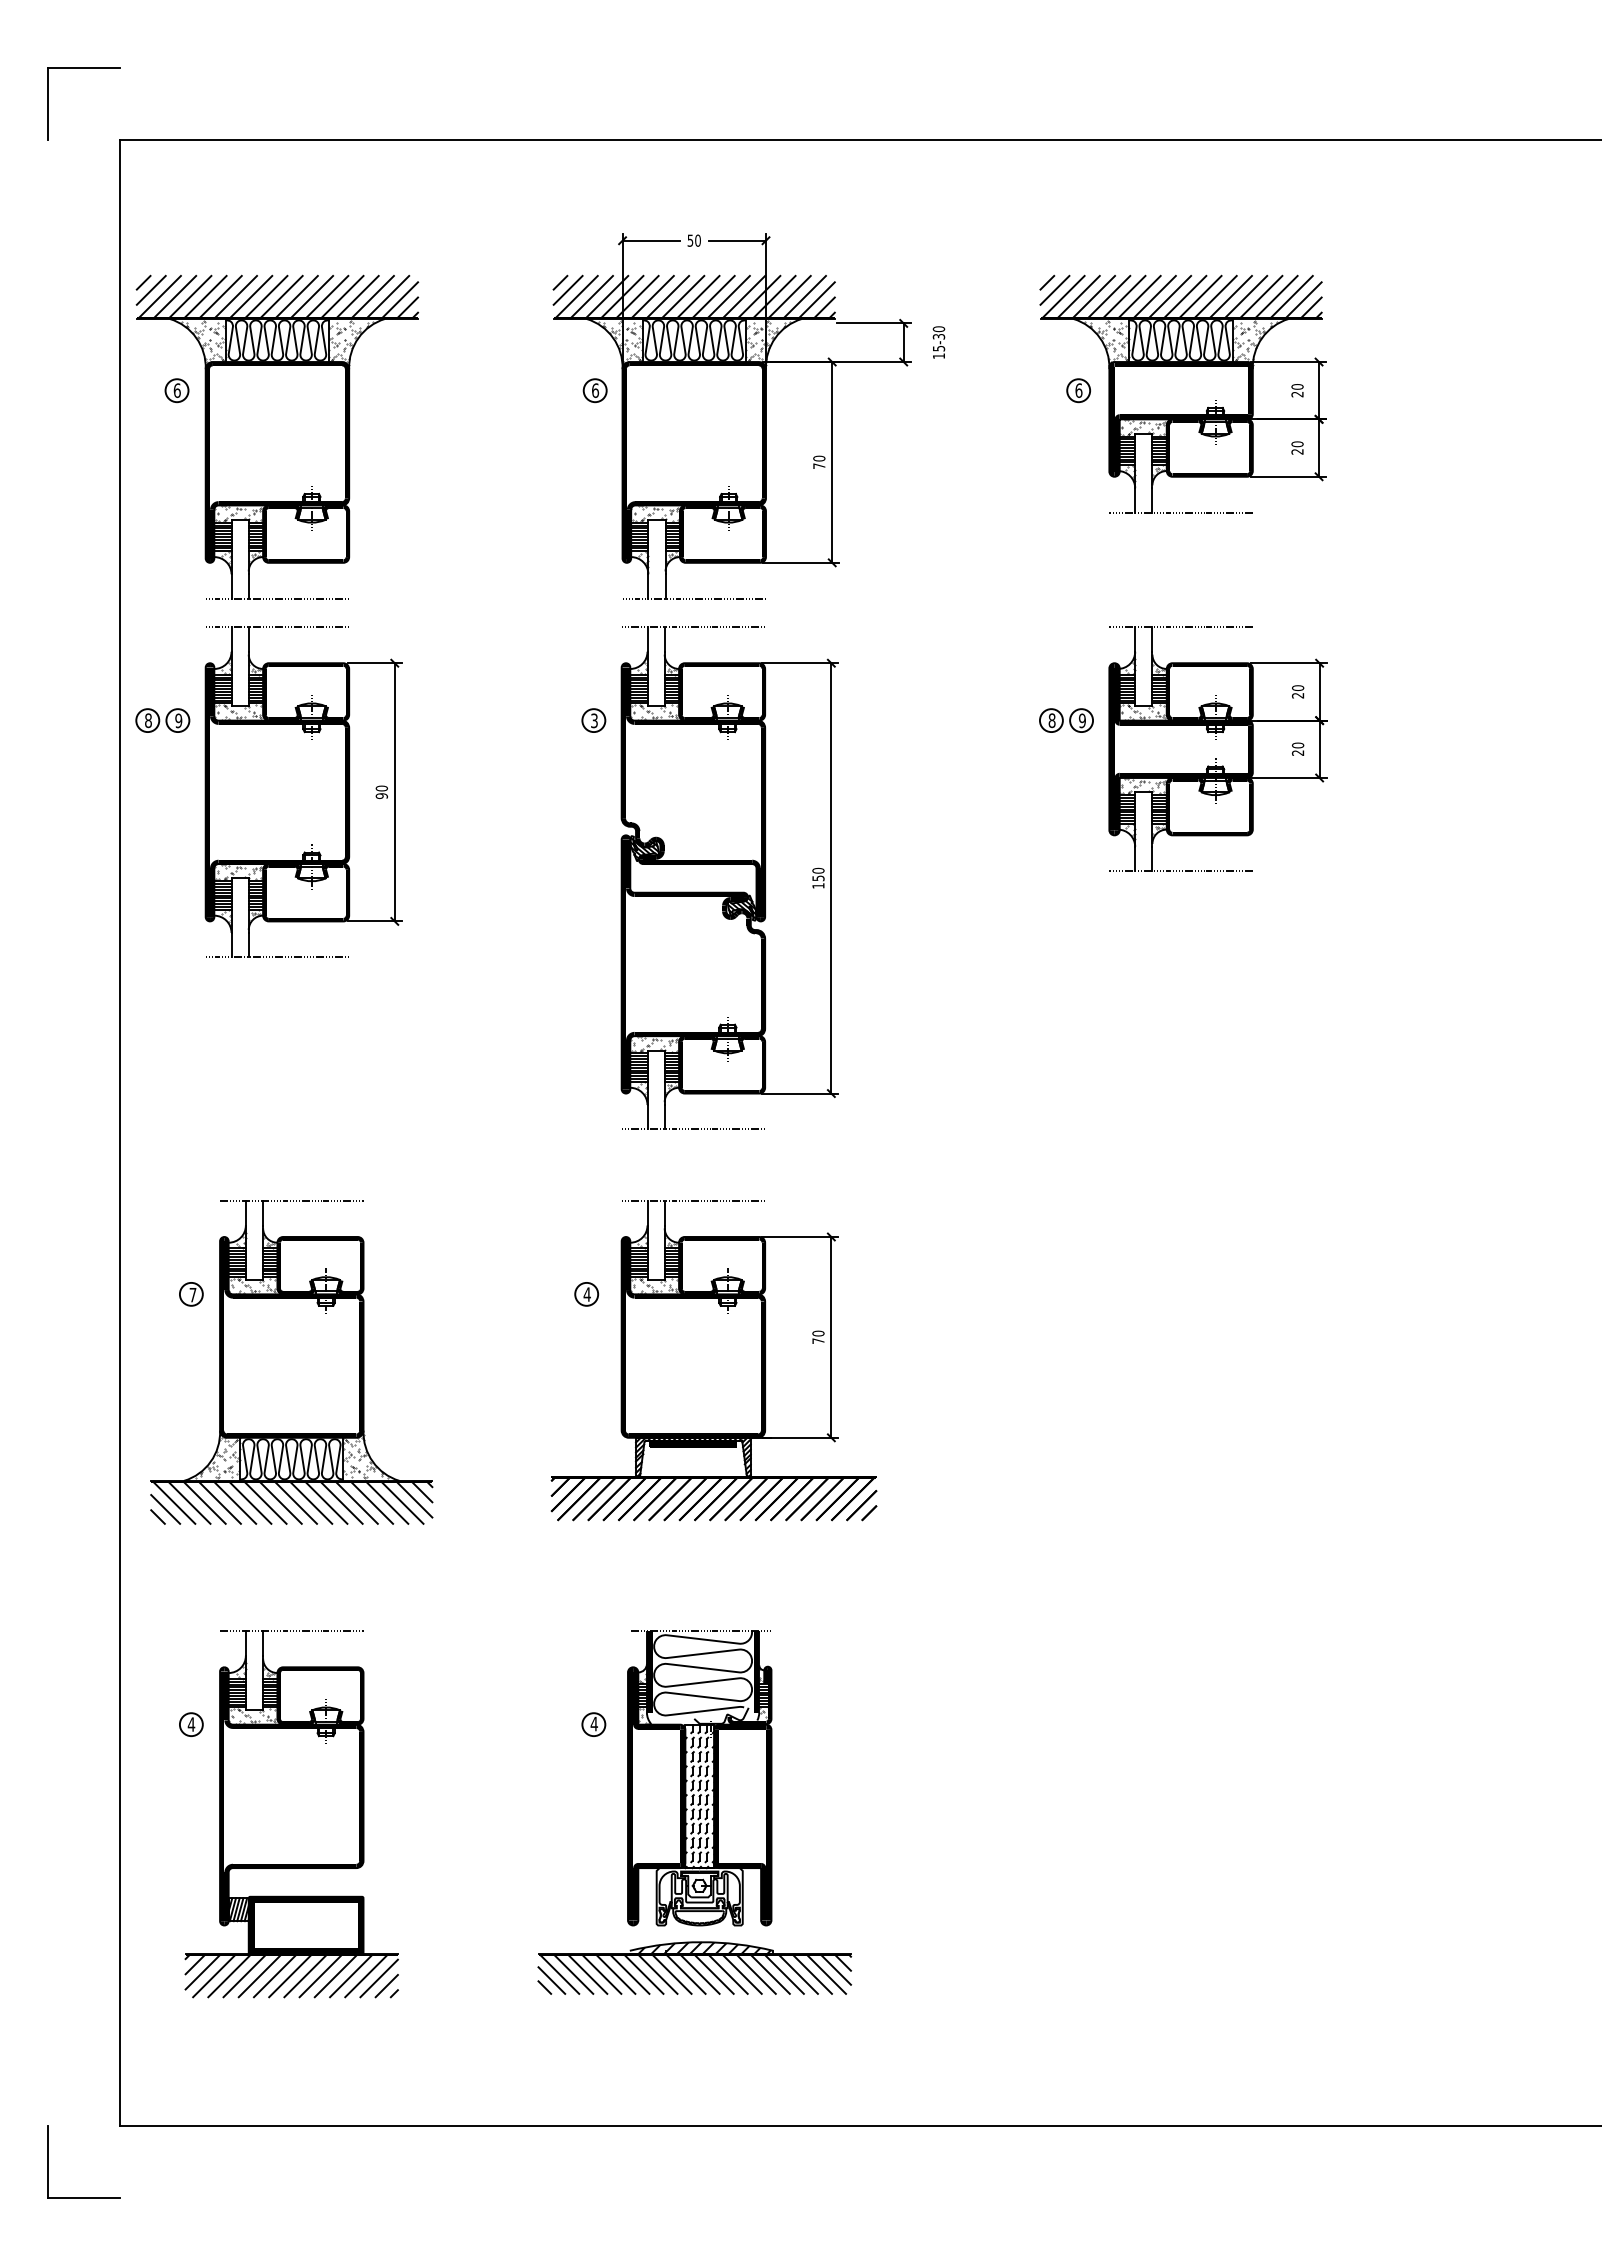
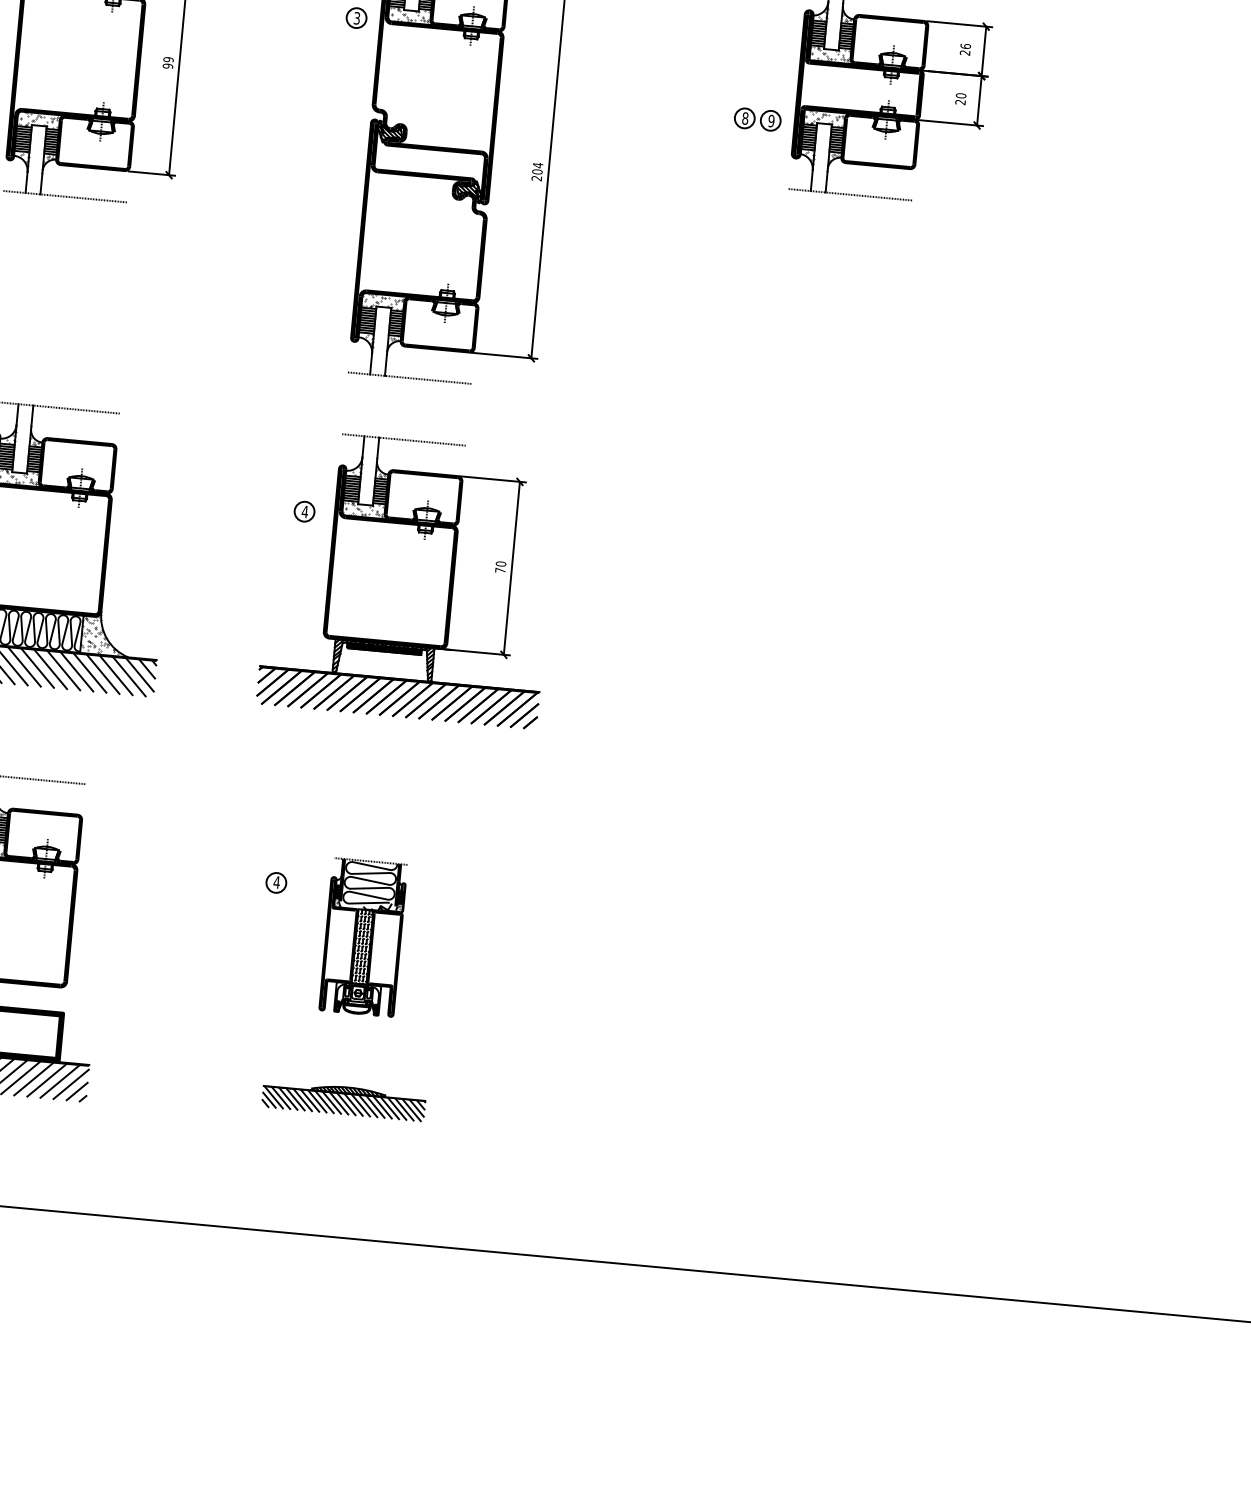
text: (1297, 687) -> (965, 45), 20 -> 26
part: (1066, 720) -> (757, 119), moved
text: (381, 788) -> (168, 59), 90 -> 99
text: (818, 877) -> (537, 171), 150 -> 204
part: (699, 1778) -> (363, 937), size x0.6
part: (694, 1967) -> (343, 1100), size x0.6

